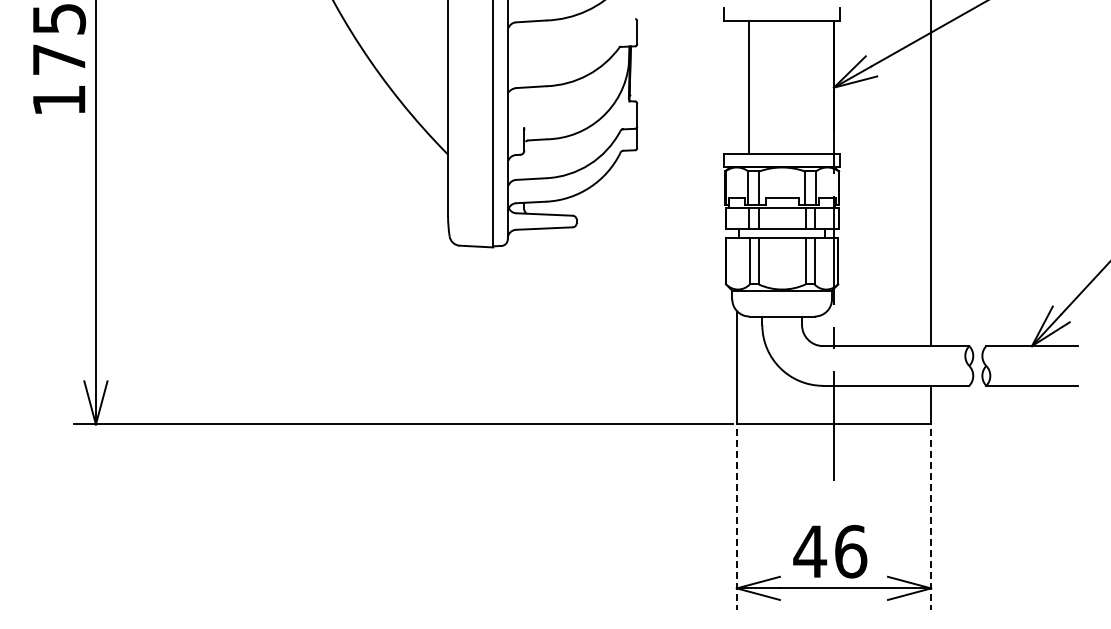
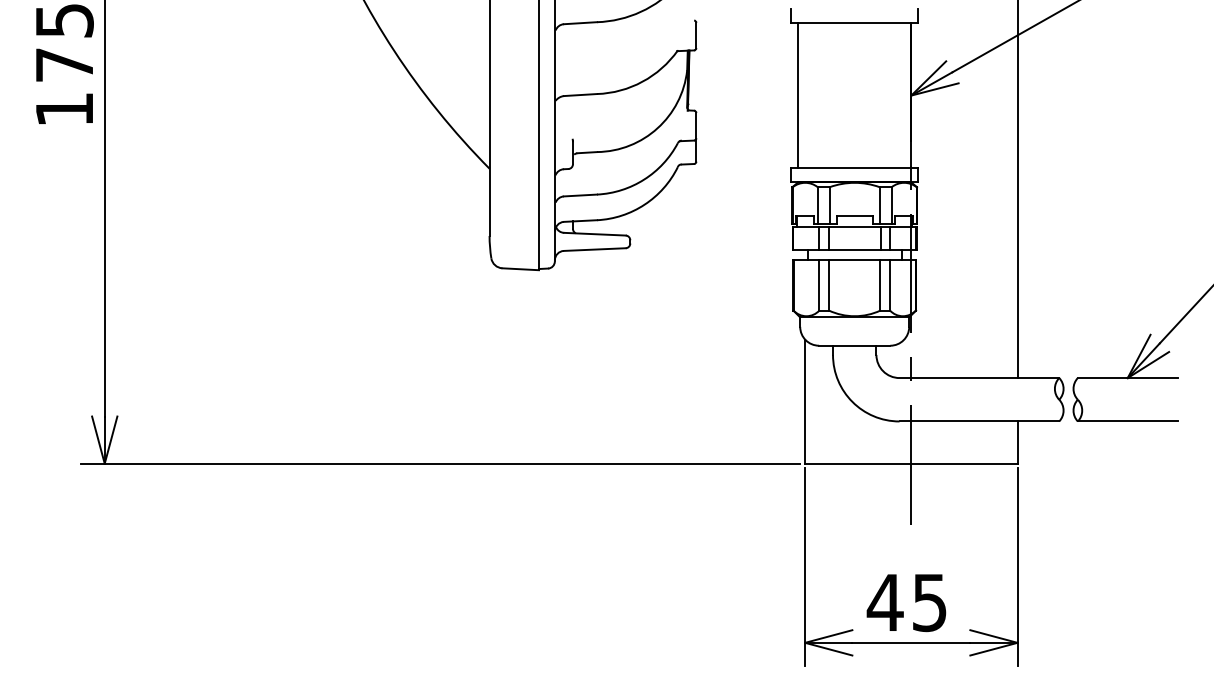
line: (749, 87) -> (798, 95), moved
line: (736, 519) -> (804, 567), dashed -> solid
line: (931, 519) -> (1017, 567), dashed -> solid
text: (851, 551) -> (930, 602), 46 -> 45

